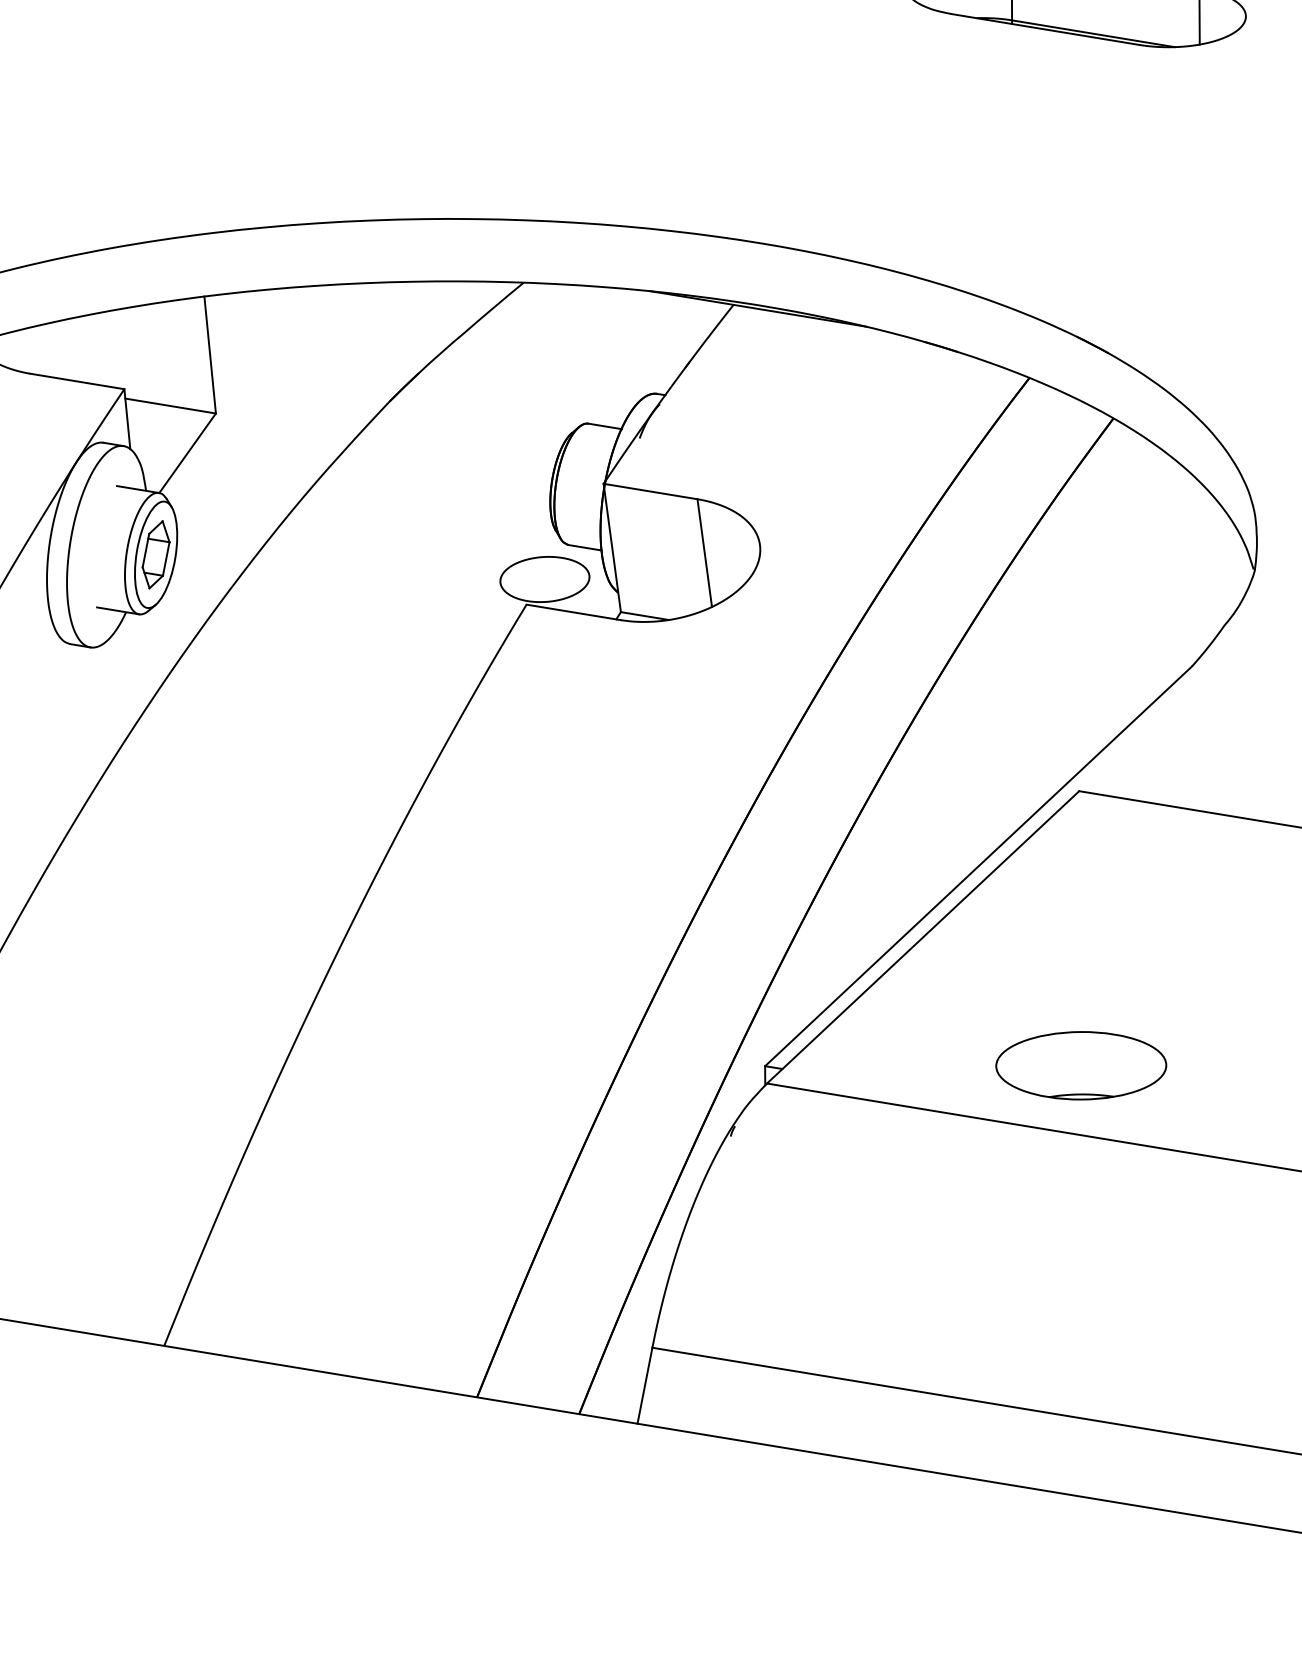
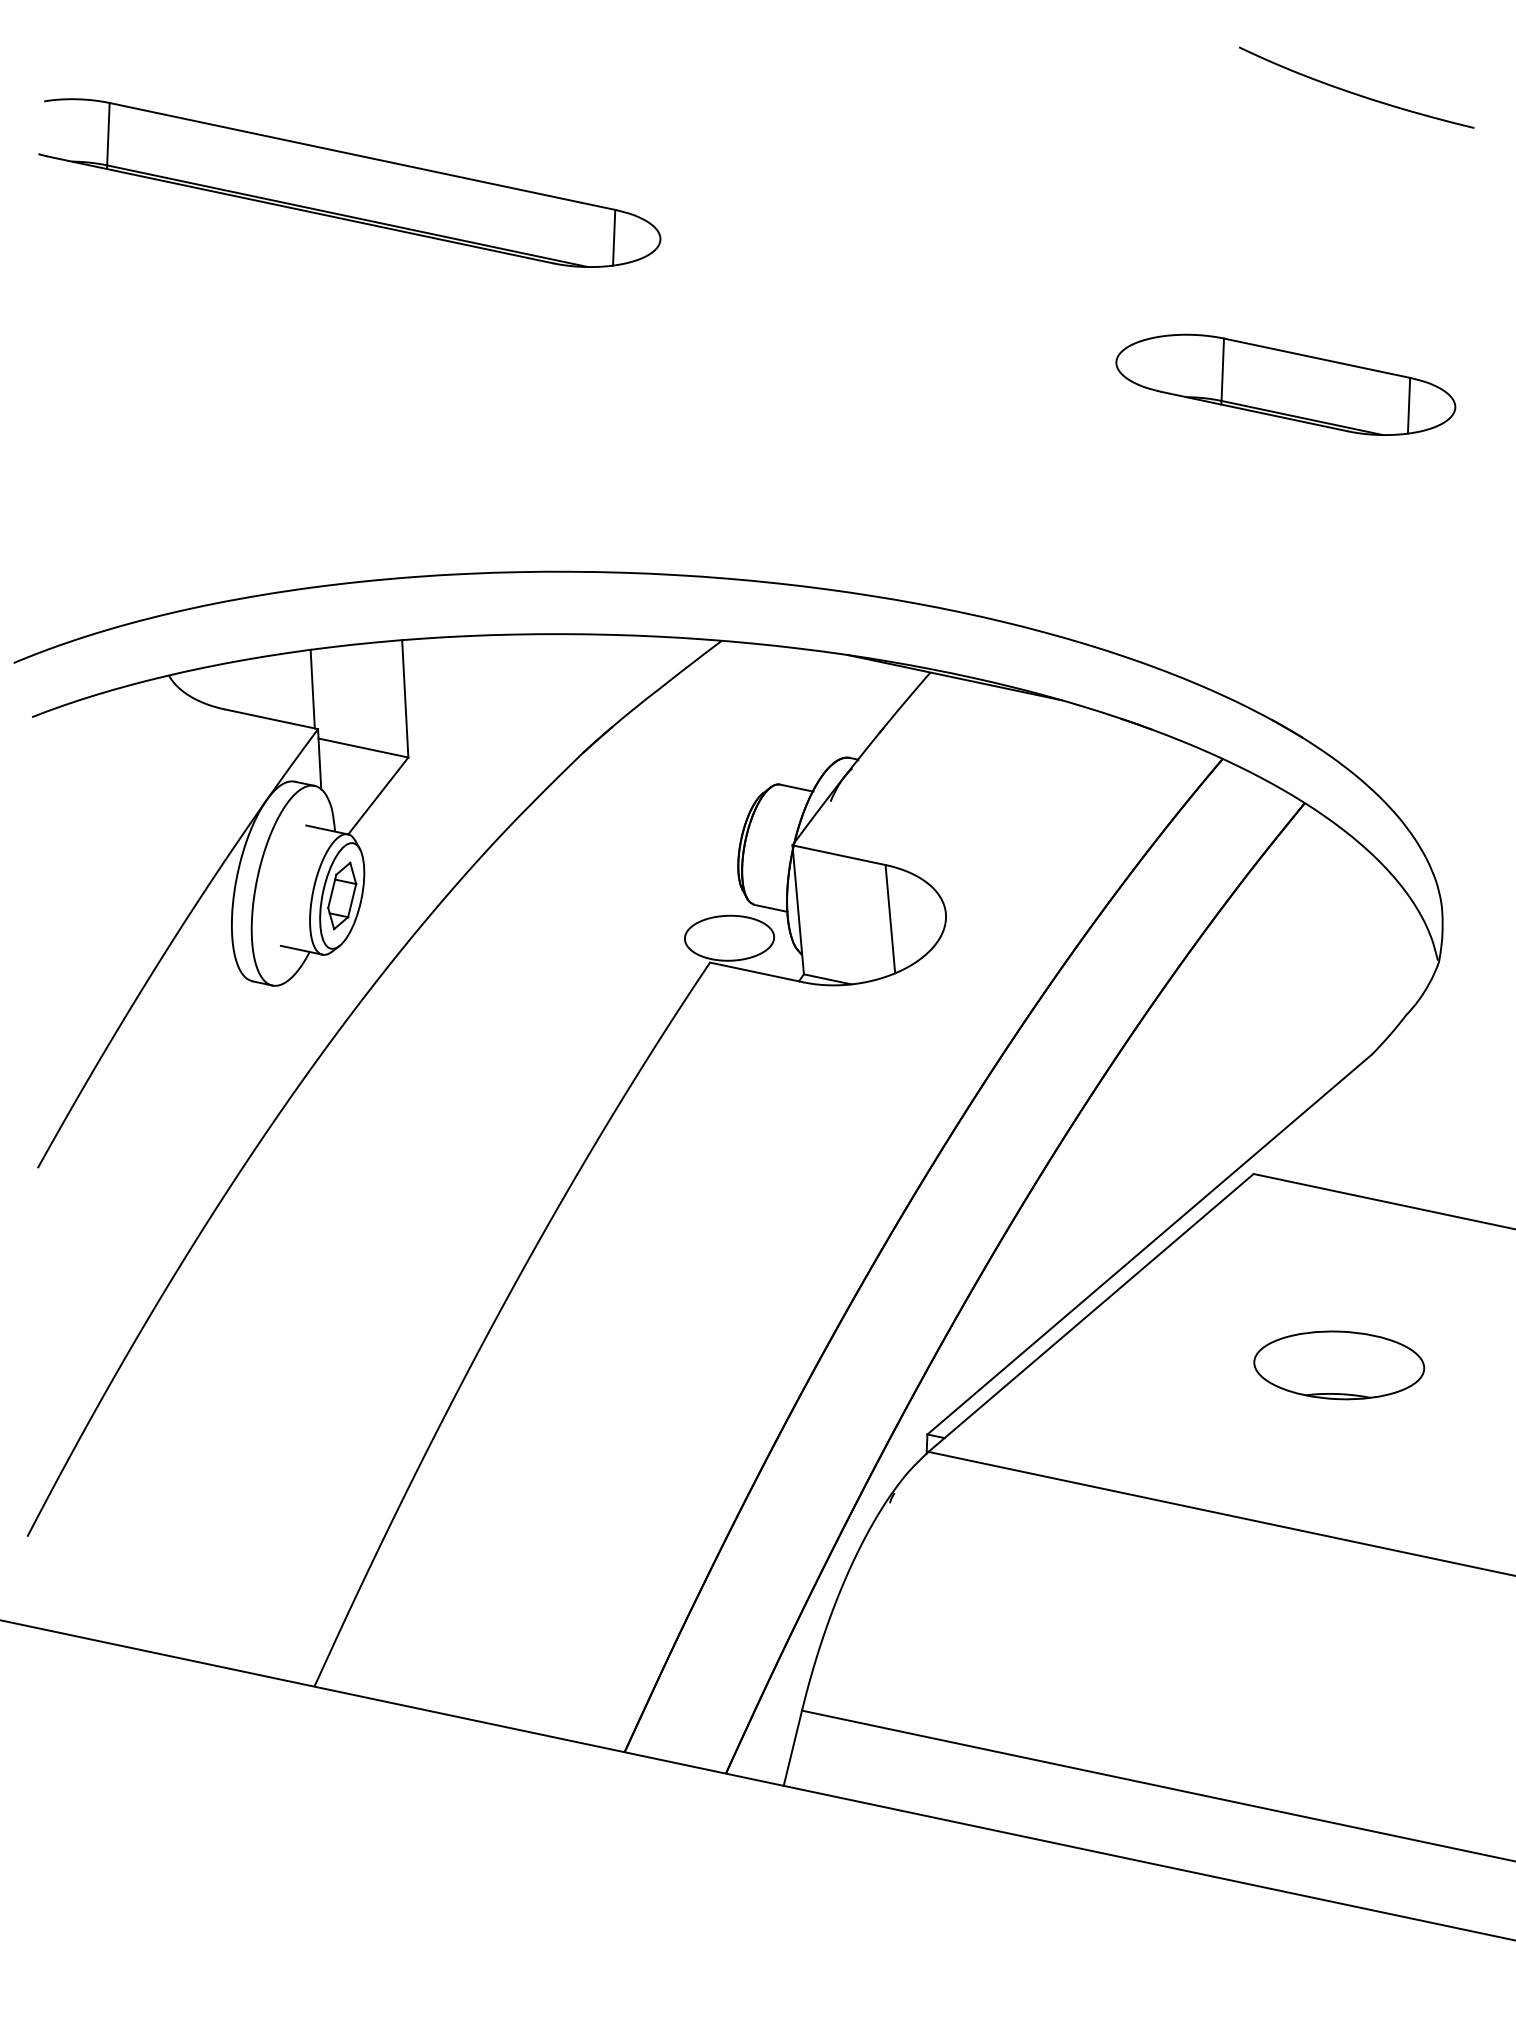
line: (117, 348) -> (312, 688), added
part: (1081, 1065) -> (1339, 1365), moved

